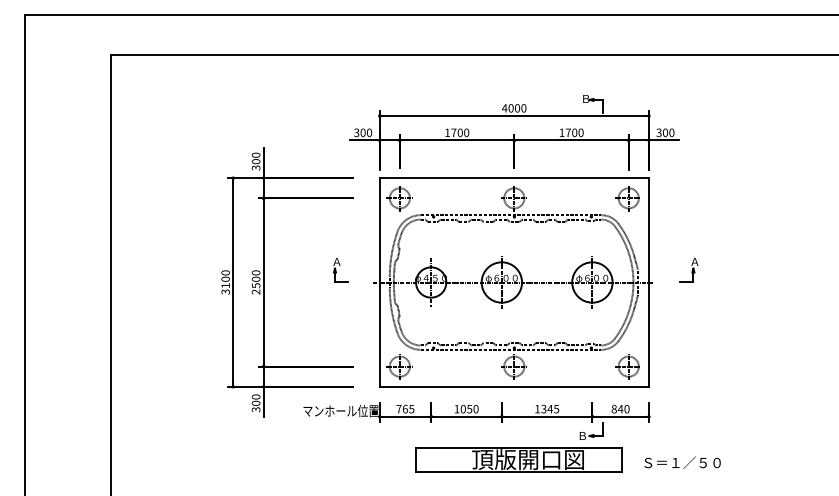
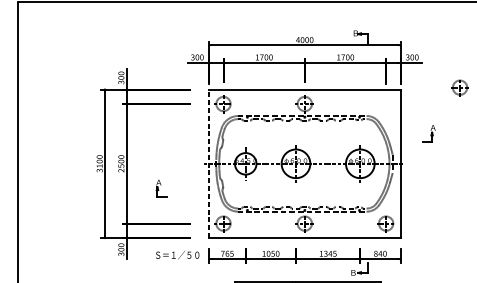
part: (627, 198) -> (459, 87), moved
part: (340, 270) -> (161, 188), moved
part: (688, 270) -> (428, 133), moved
line: (379, 282) -> (209, 163), solid -> dashed
text: (340, 410) -> (181, 254), マンホール位置 -> Ｓ＝１／５０

